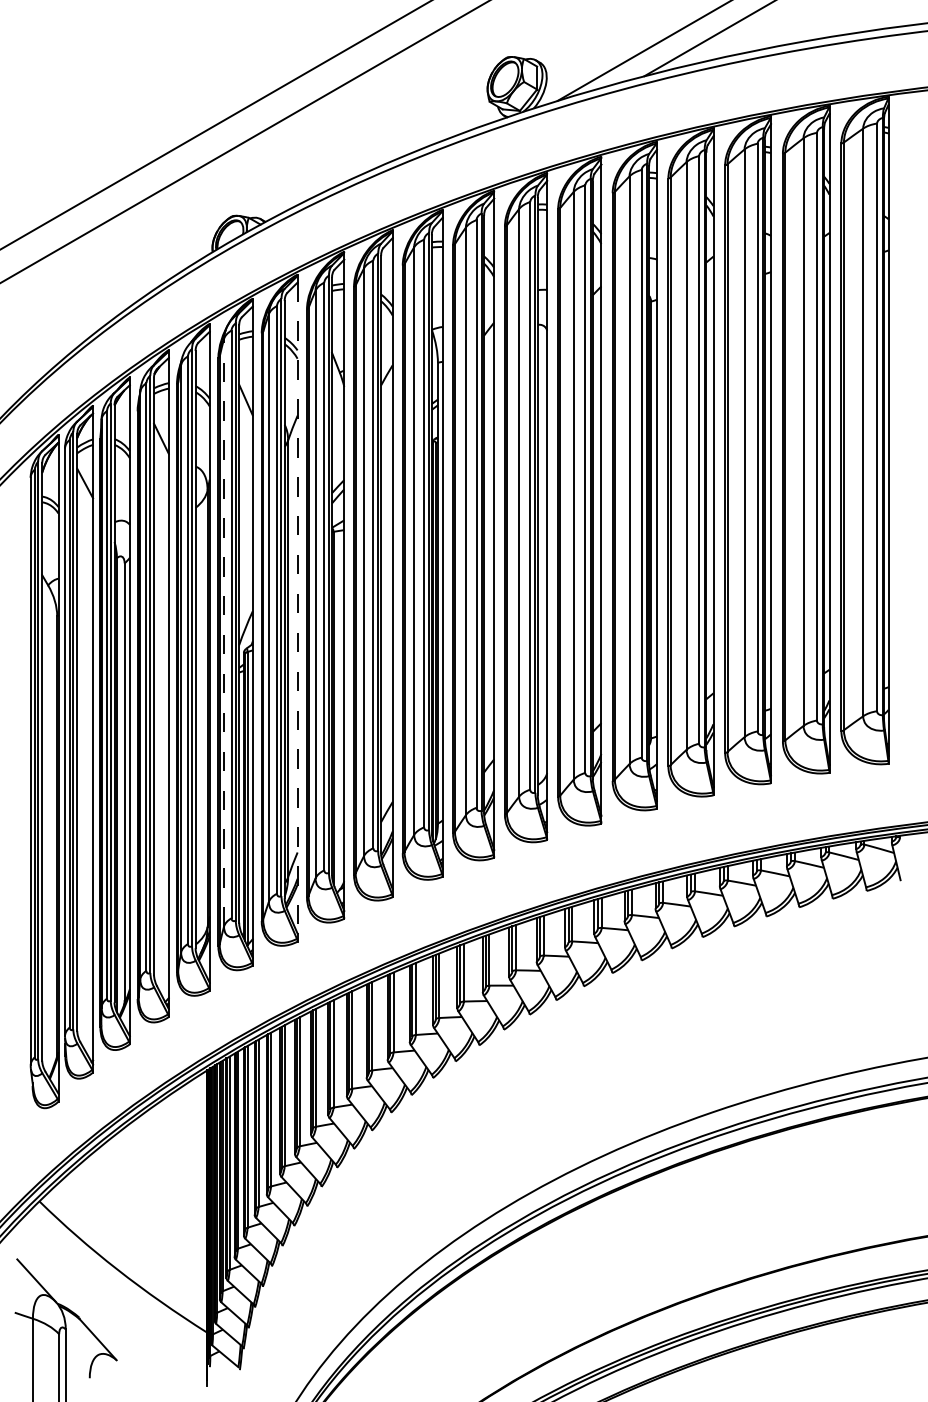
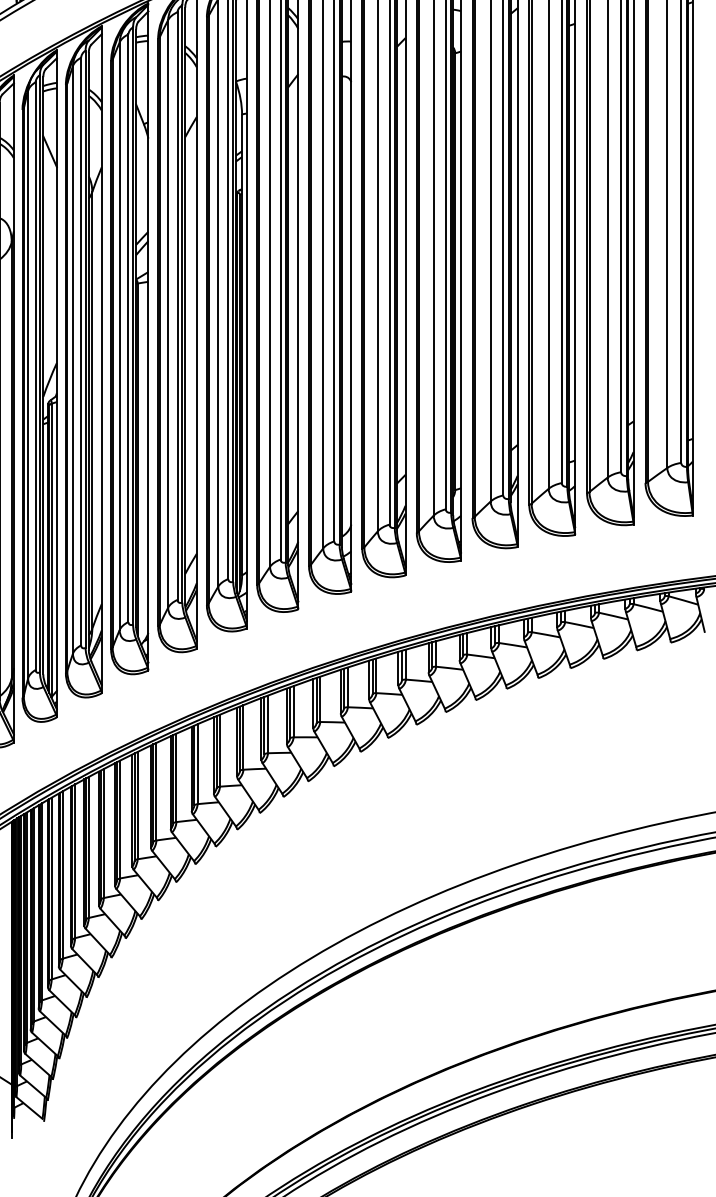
line: (297, 608) -> (101, 360), dashed -> solid
line: (224, 632) -> (28, 384), dashed -> solid

